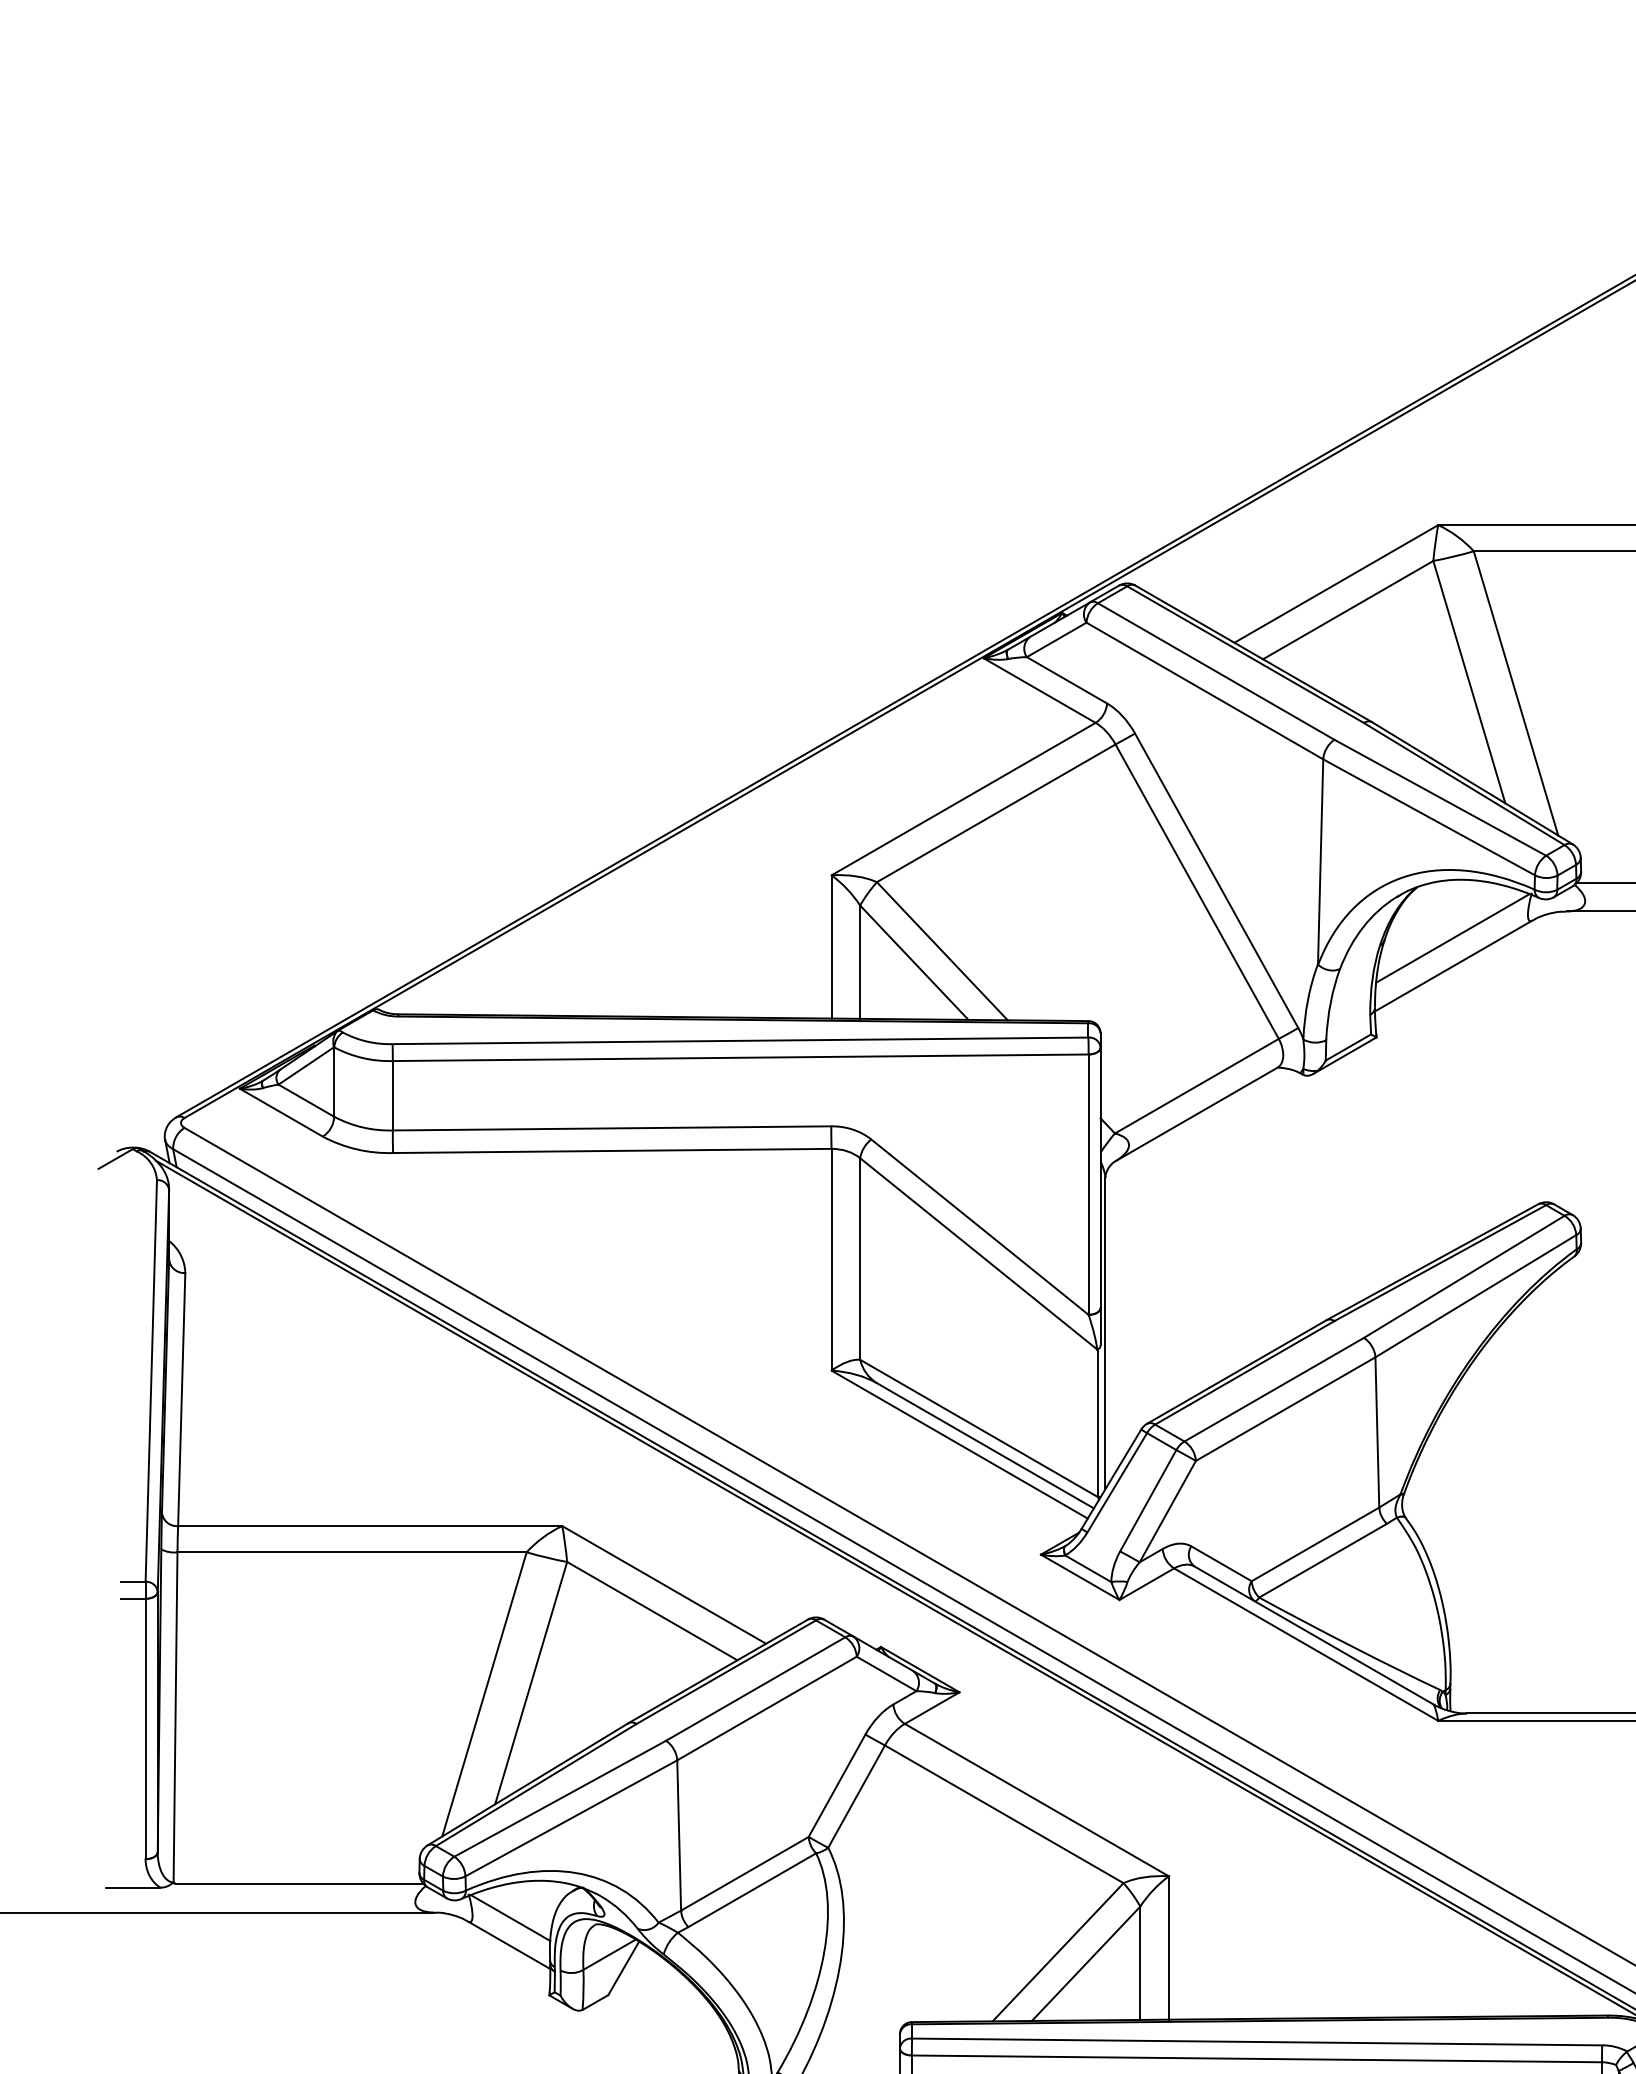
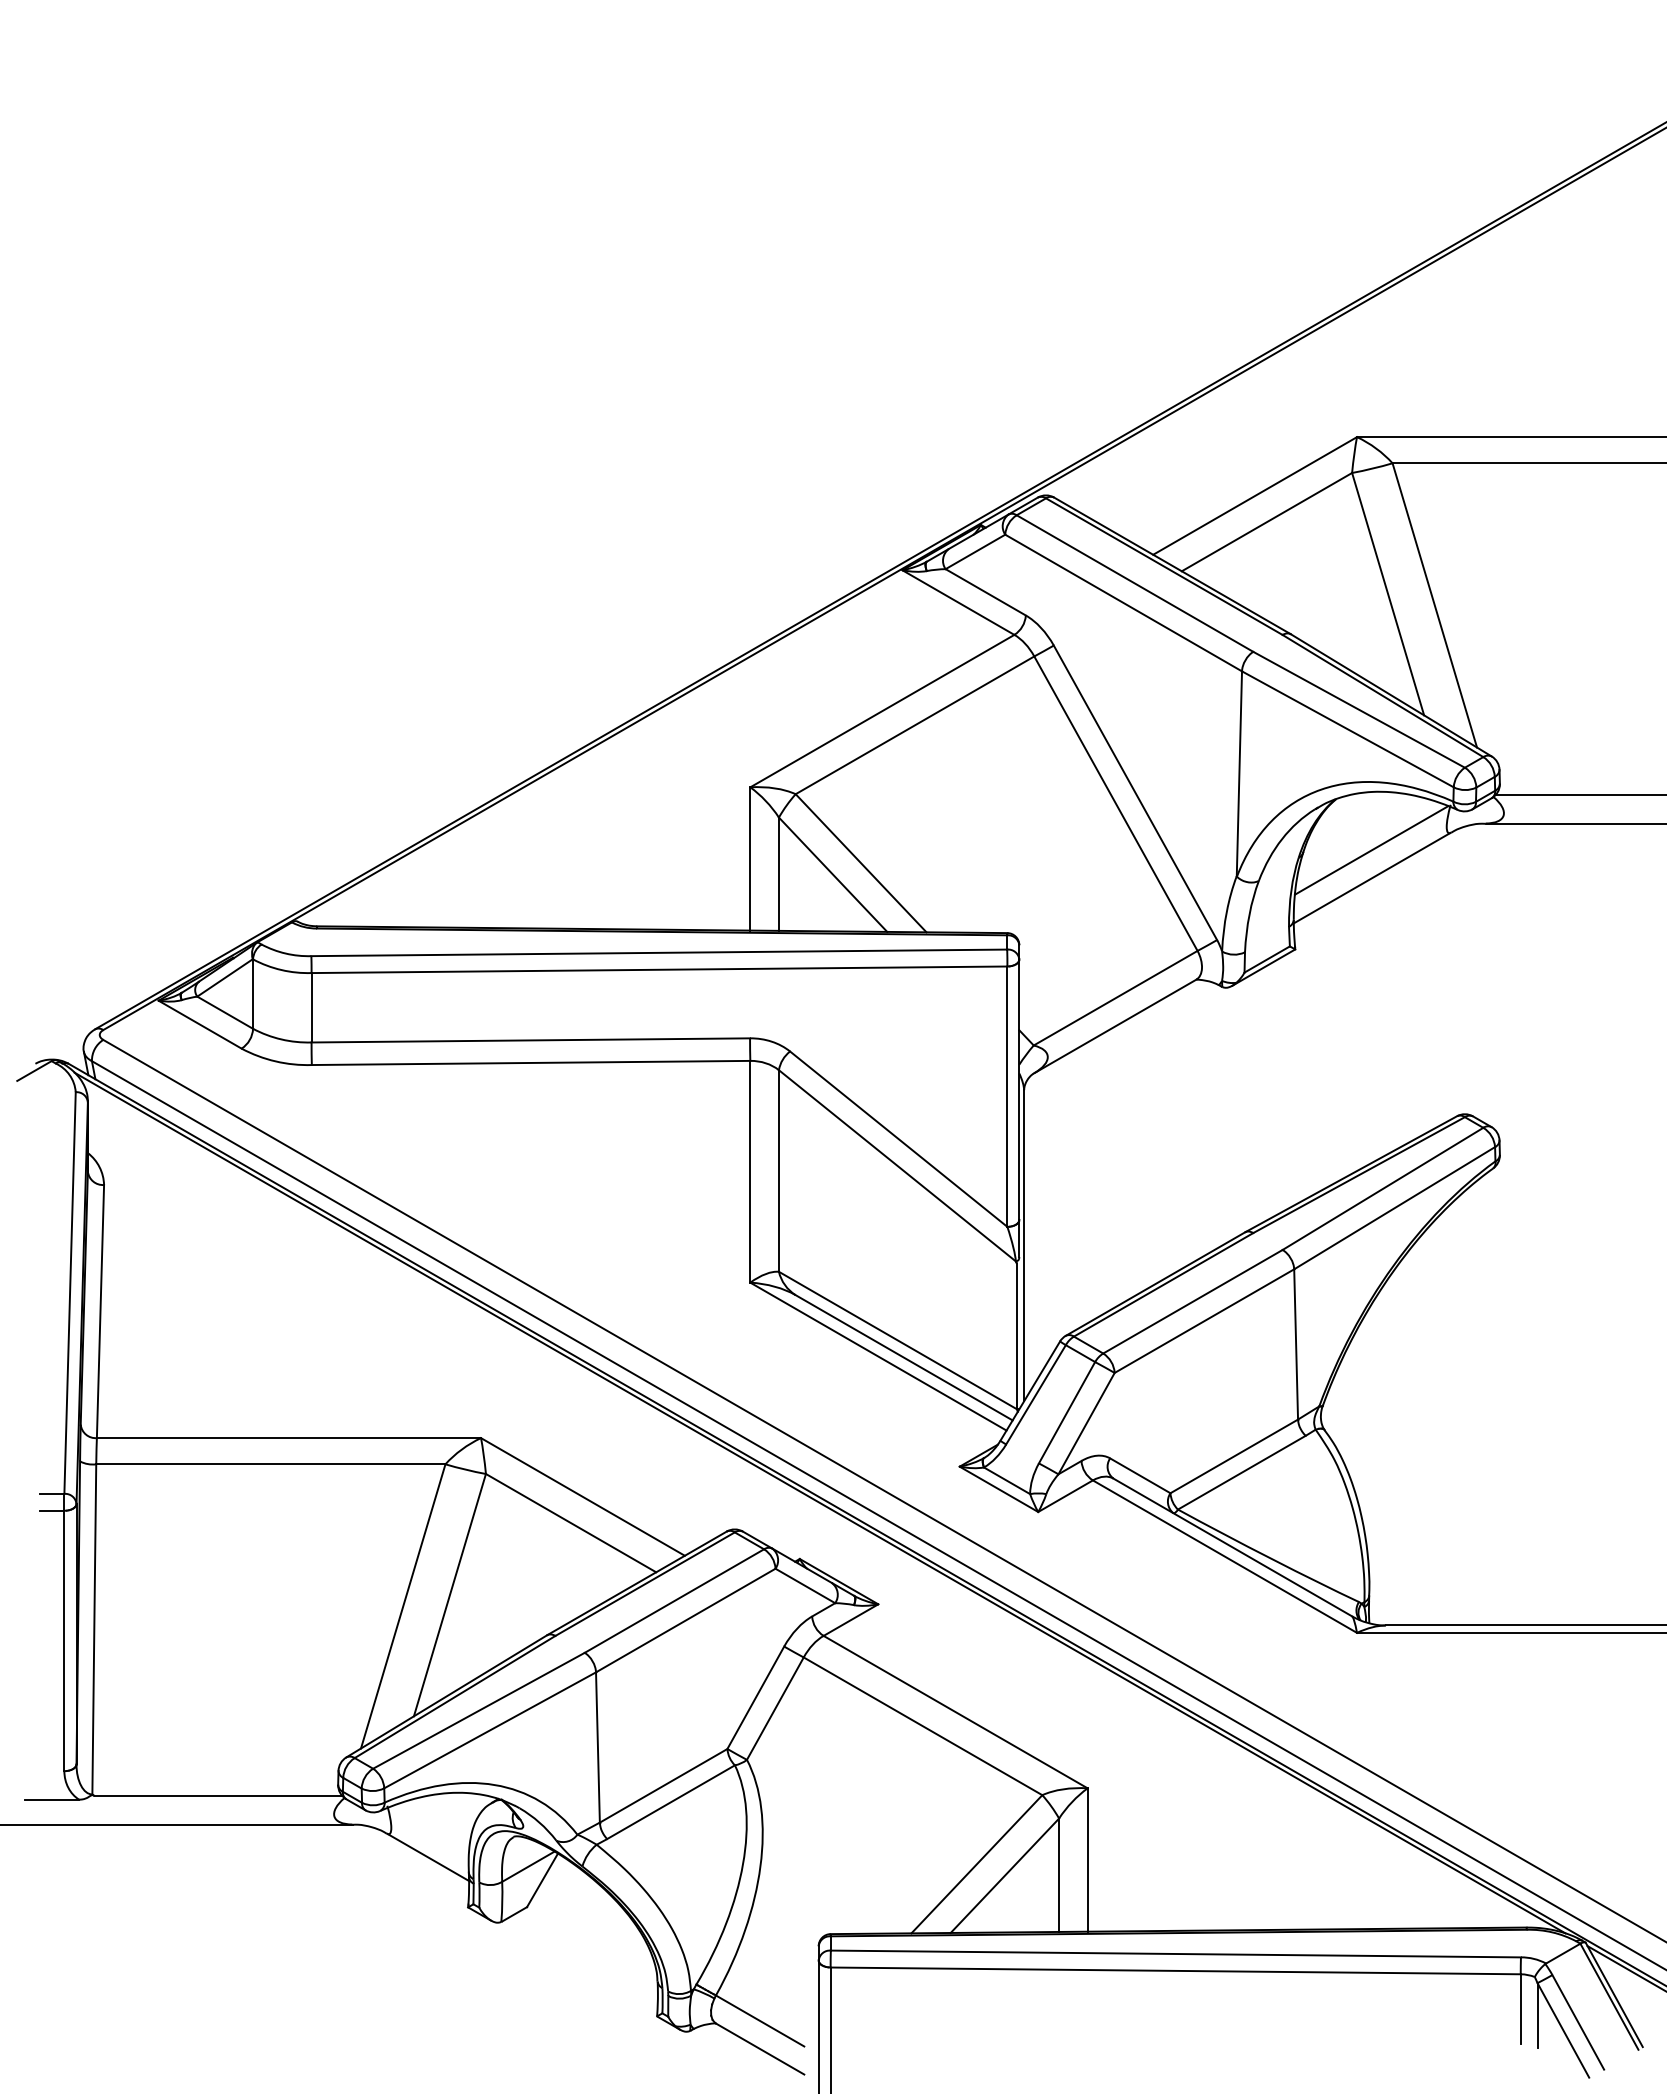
line: (510, 1918) -> (429, 1830), removed

